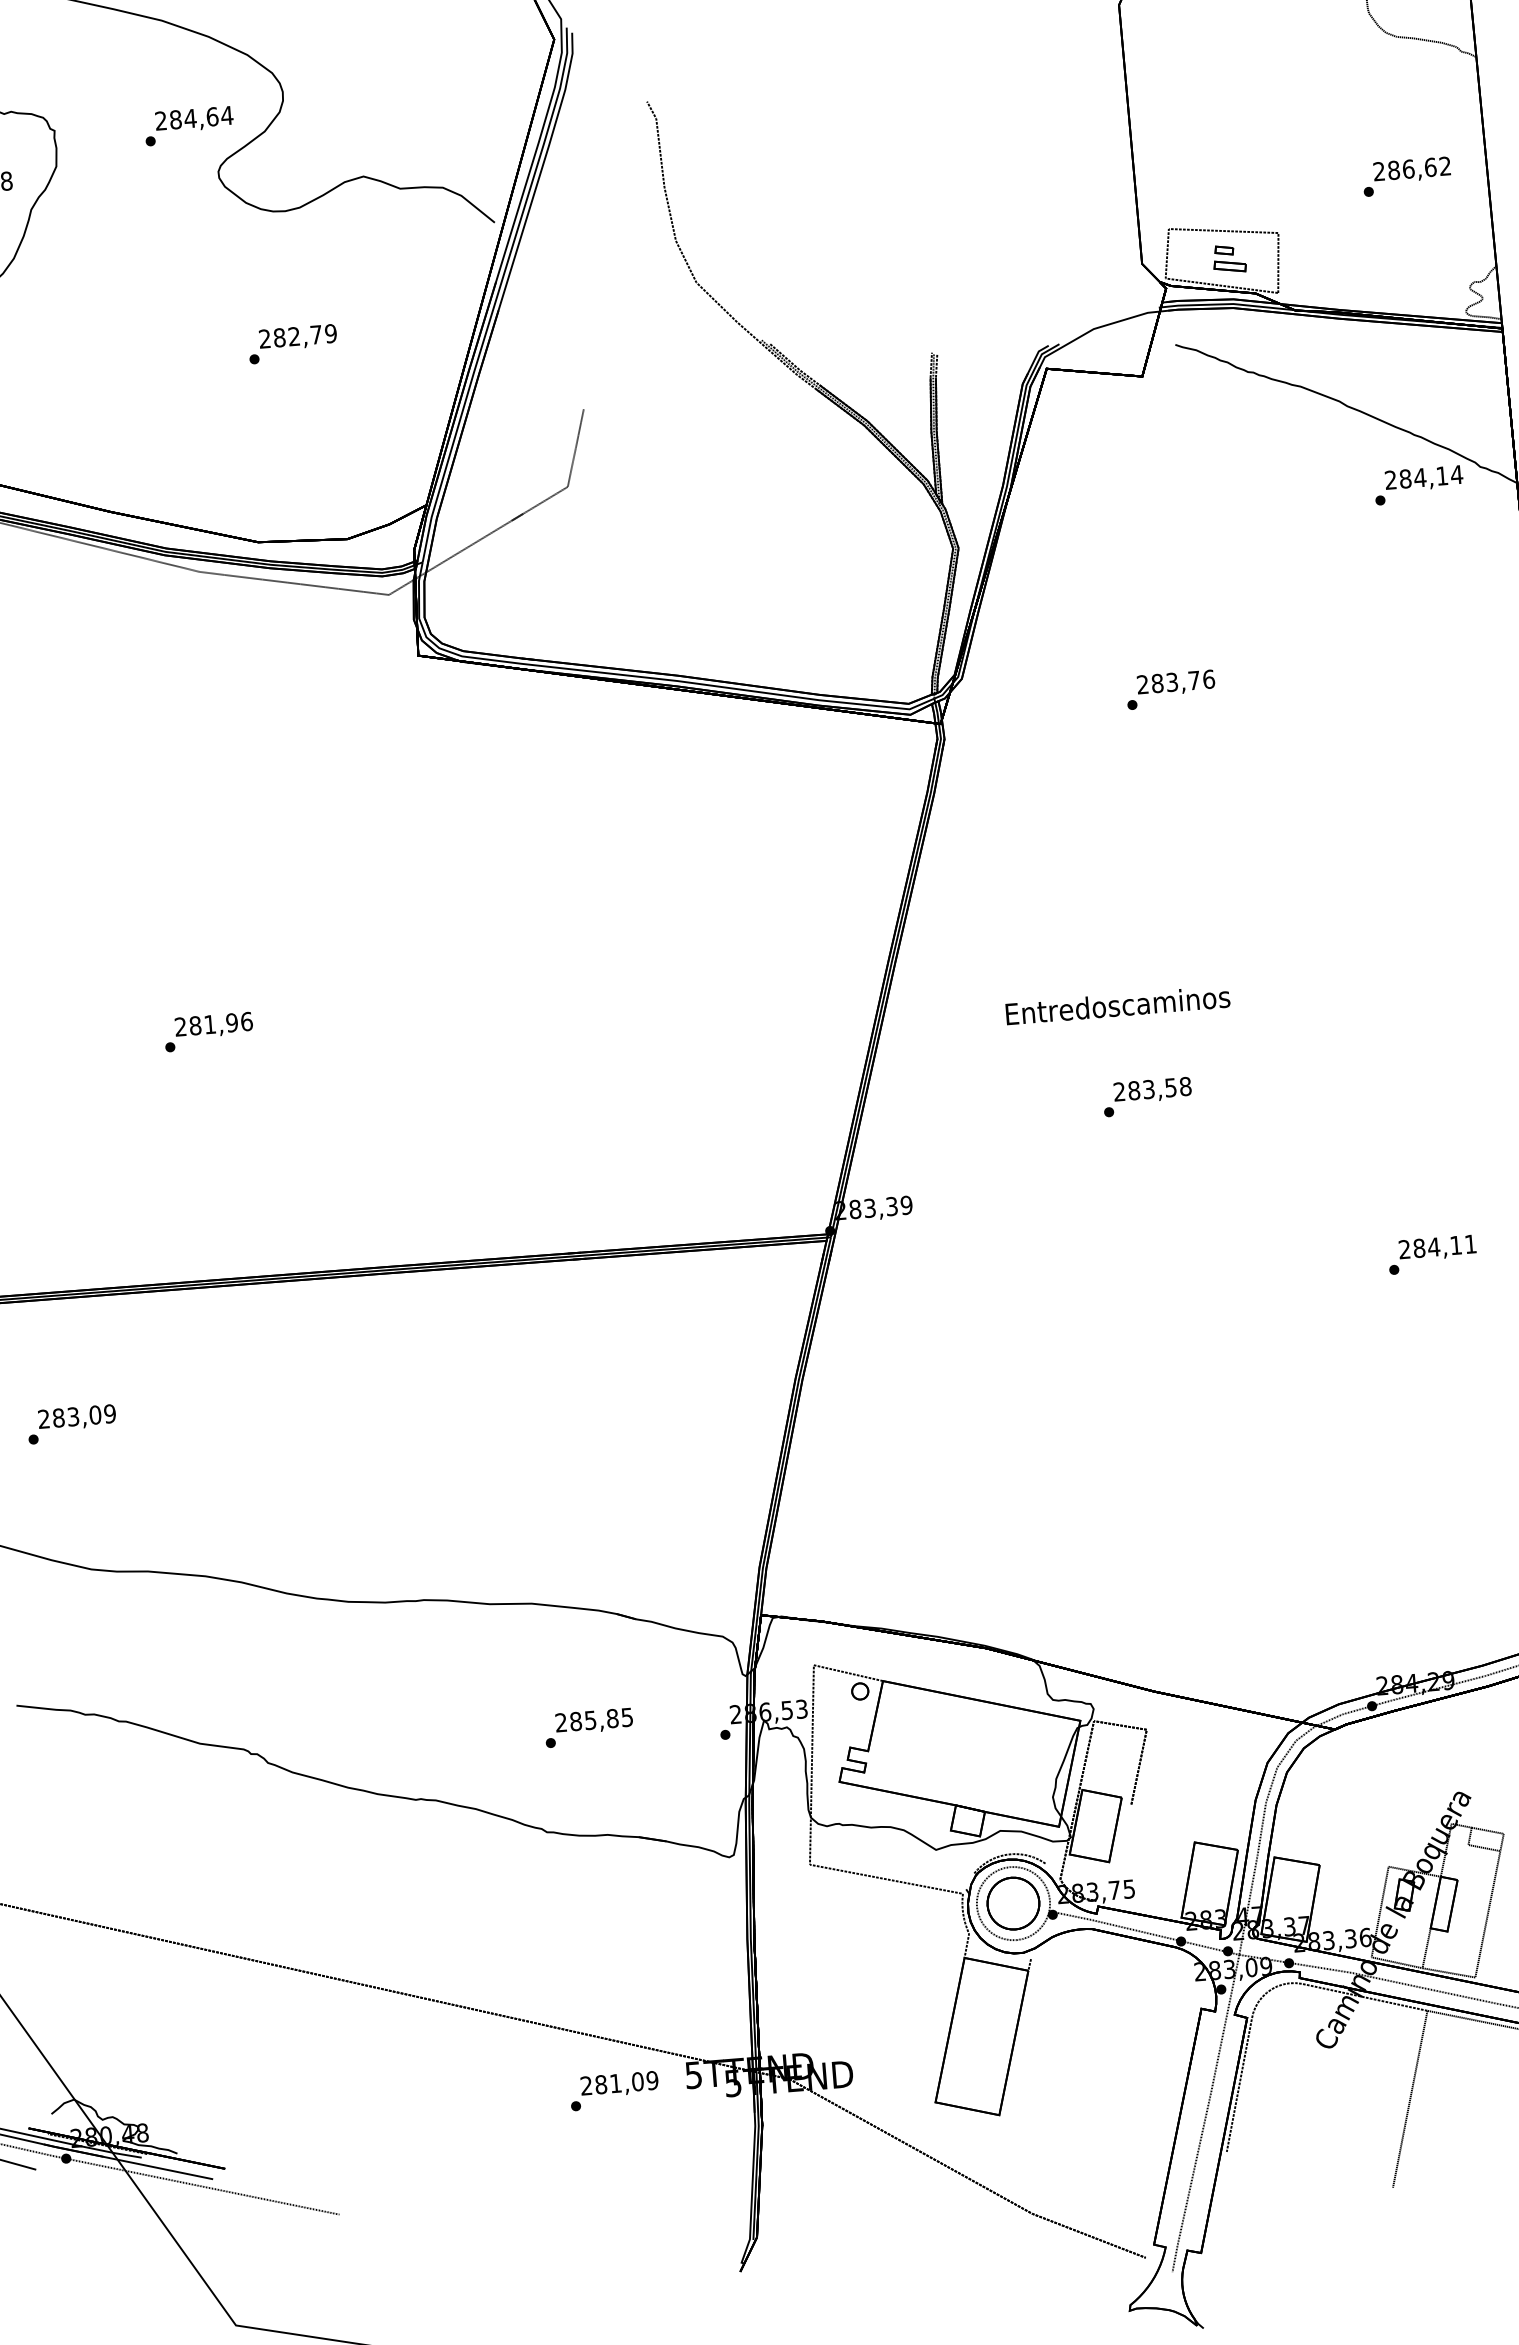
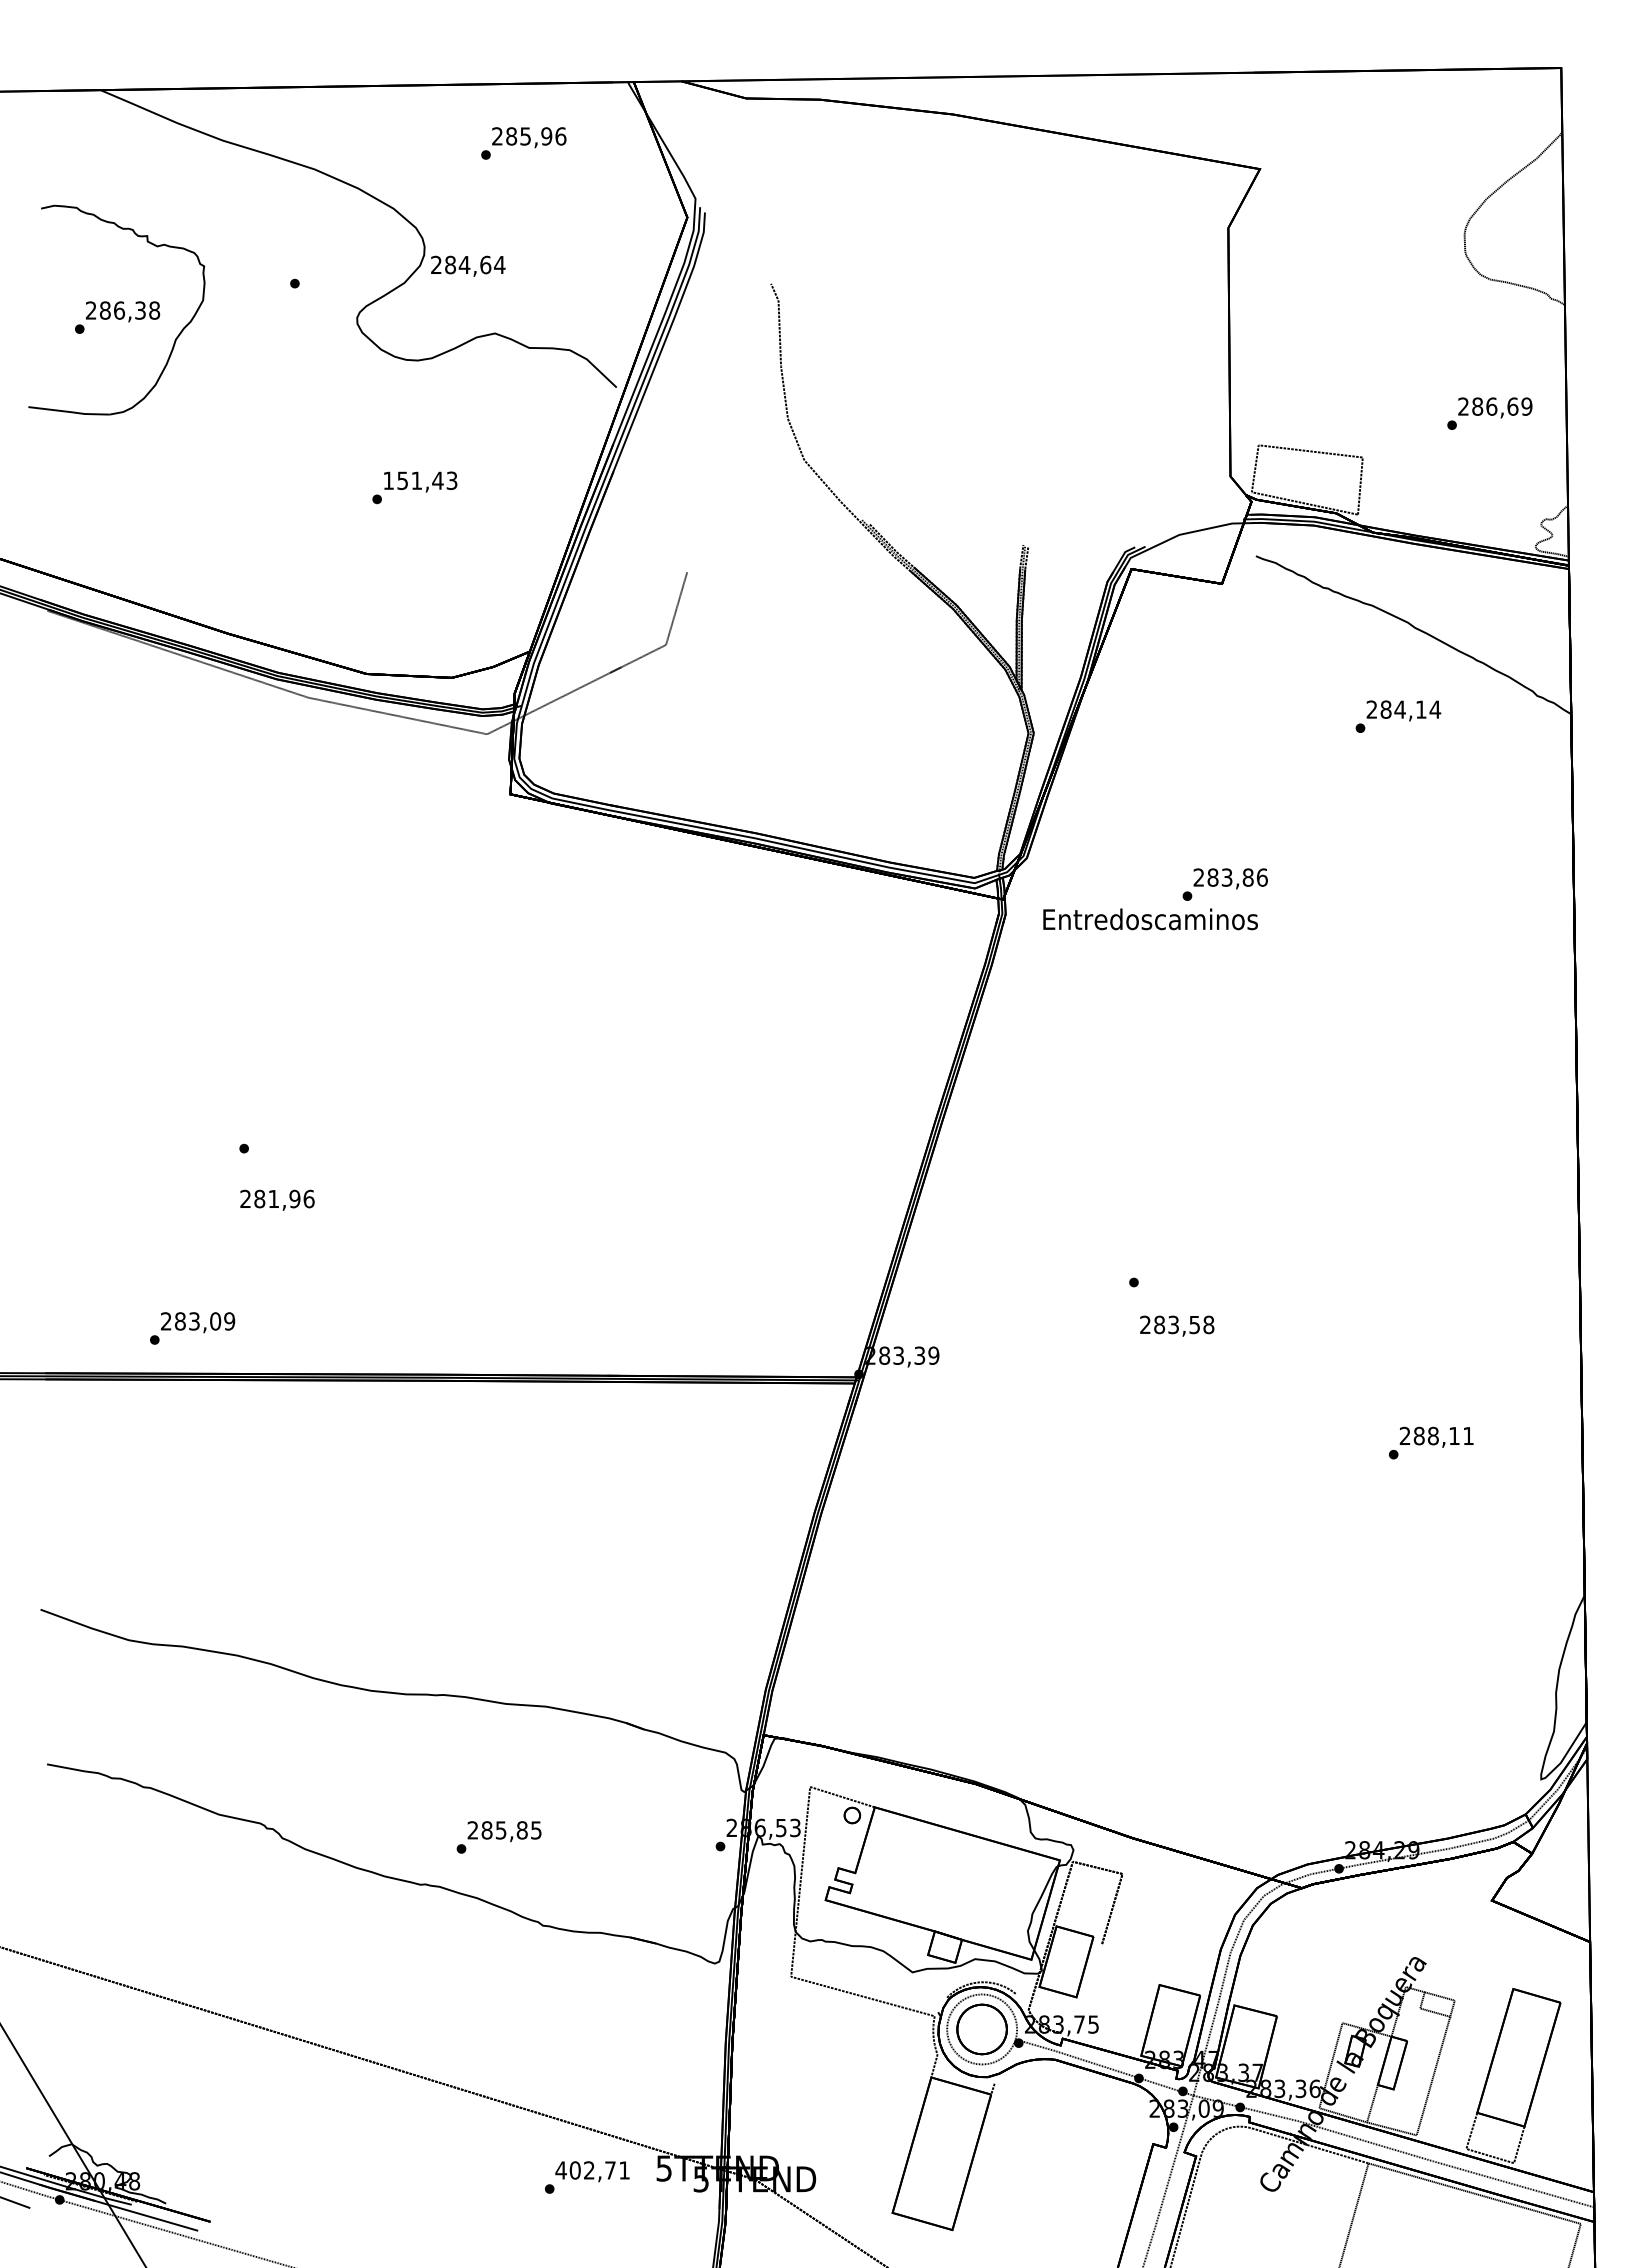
text: (194, 118) -> (468, 265), moved
text: (1444, 166) -> (1526, 406), 286,62 -> 286,69
part: (1229, 258) -> (1314, 478), removed
text: (298, 336) -> (420, 480), 282,79 -> 151,43
text: (1419, 485) -> (1398, 716), moved
text: (1193, 680) -> (1247, 877), 283,76 -> 283,86
text: (1117, 1005) -> (1150, 919), moved
text: (213, 1024) -> (277, 1199), moved
text: (1152, 1089) -> (1177, 1325), moved
text: (1434, 1246) -> (1433, 1435), 284,11 -> 288,11
text: (71, 1424) -> (192, 1328), moved
text: (588, 1728) -> (498, 1837), moved
text: (619, 2083) -> (592, 2170), 281,09 -> 402,71

